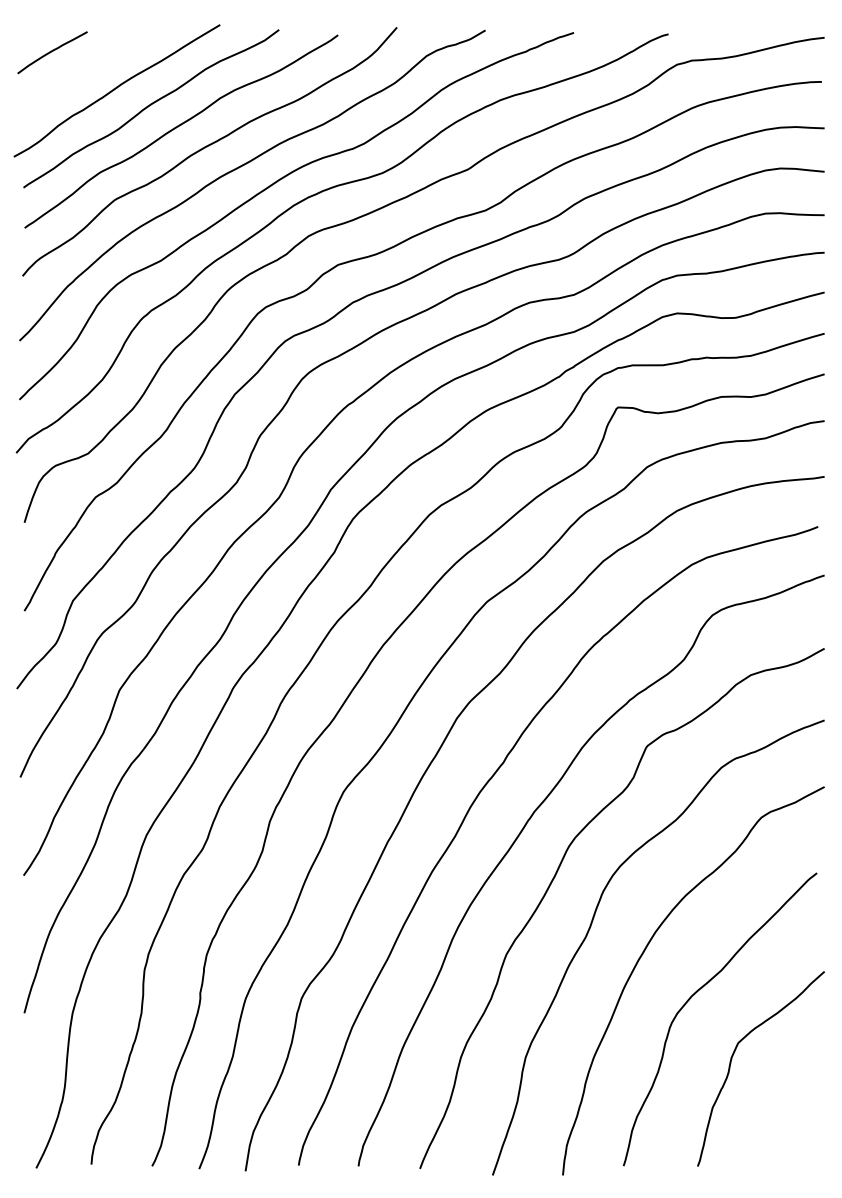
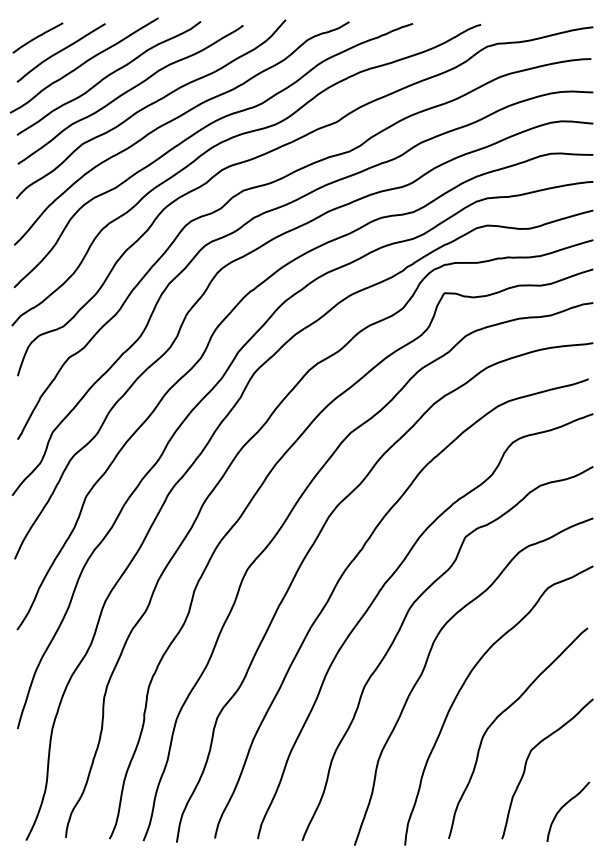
curve: (83, 72) -> (60, 52), added
curve: (784, 1121) -> (564, 806), added

